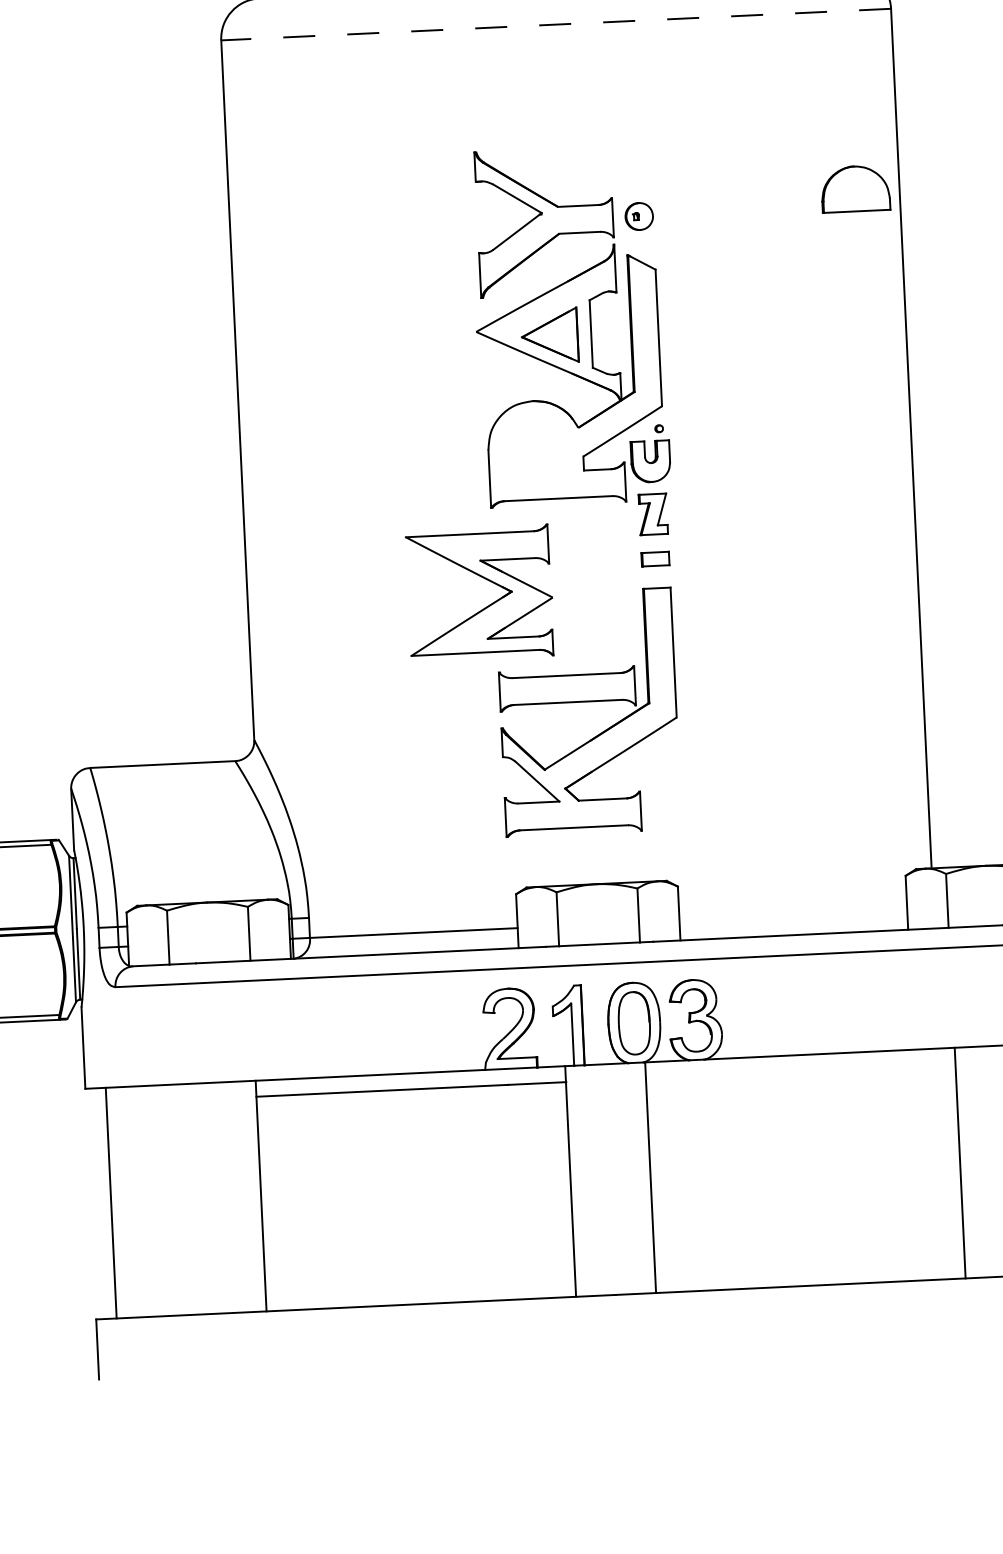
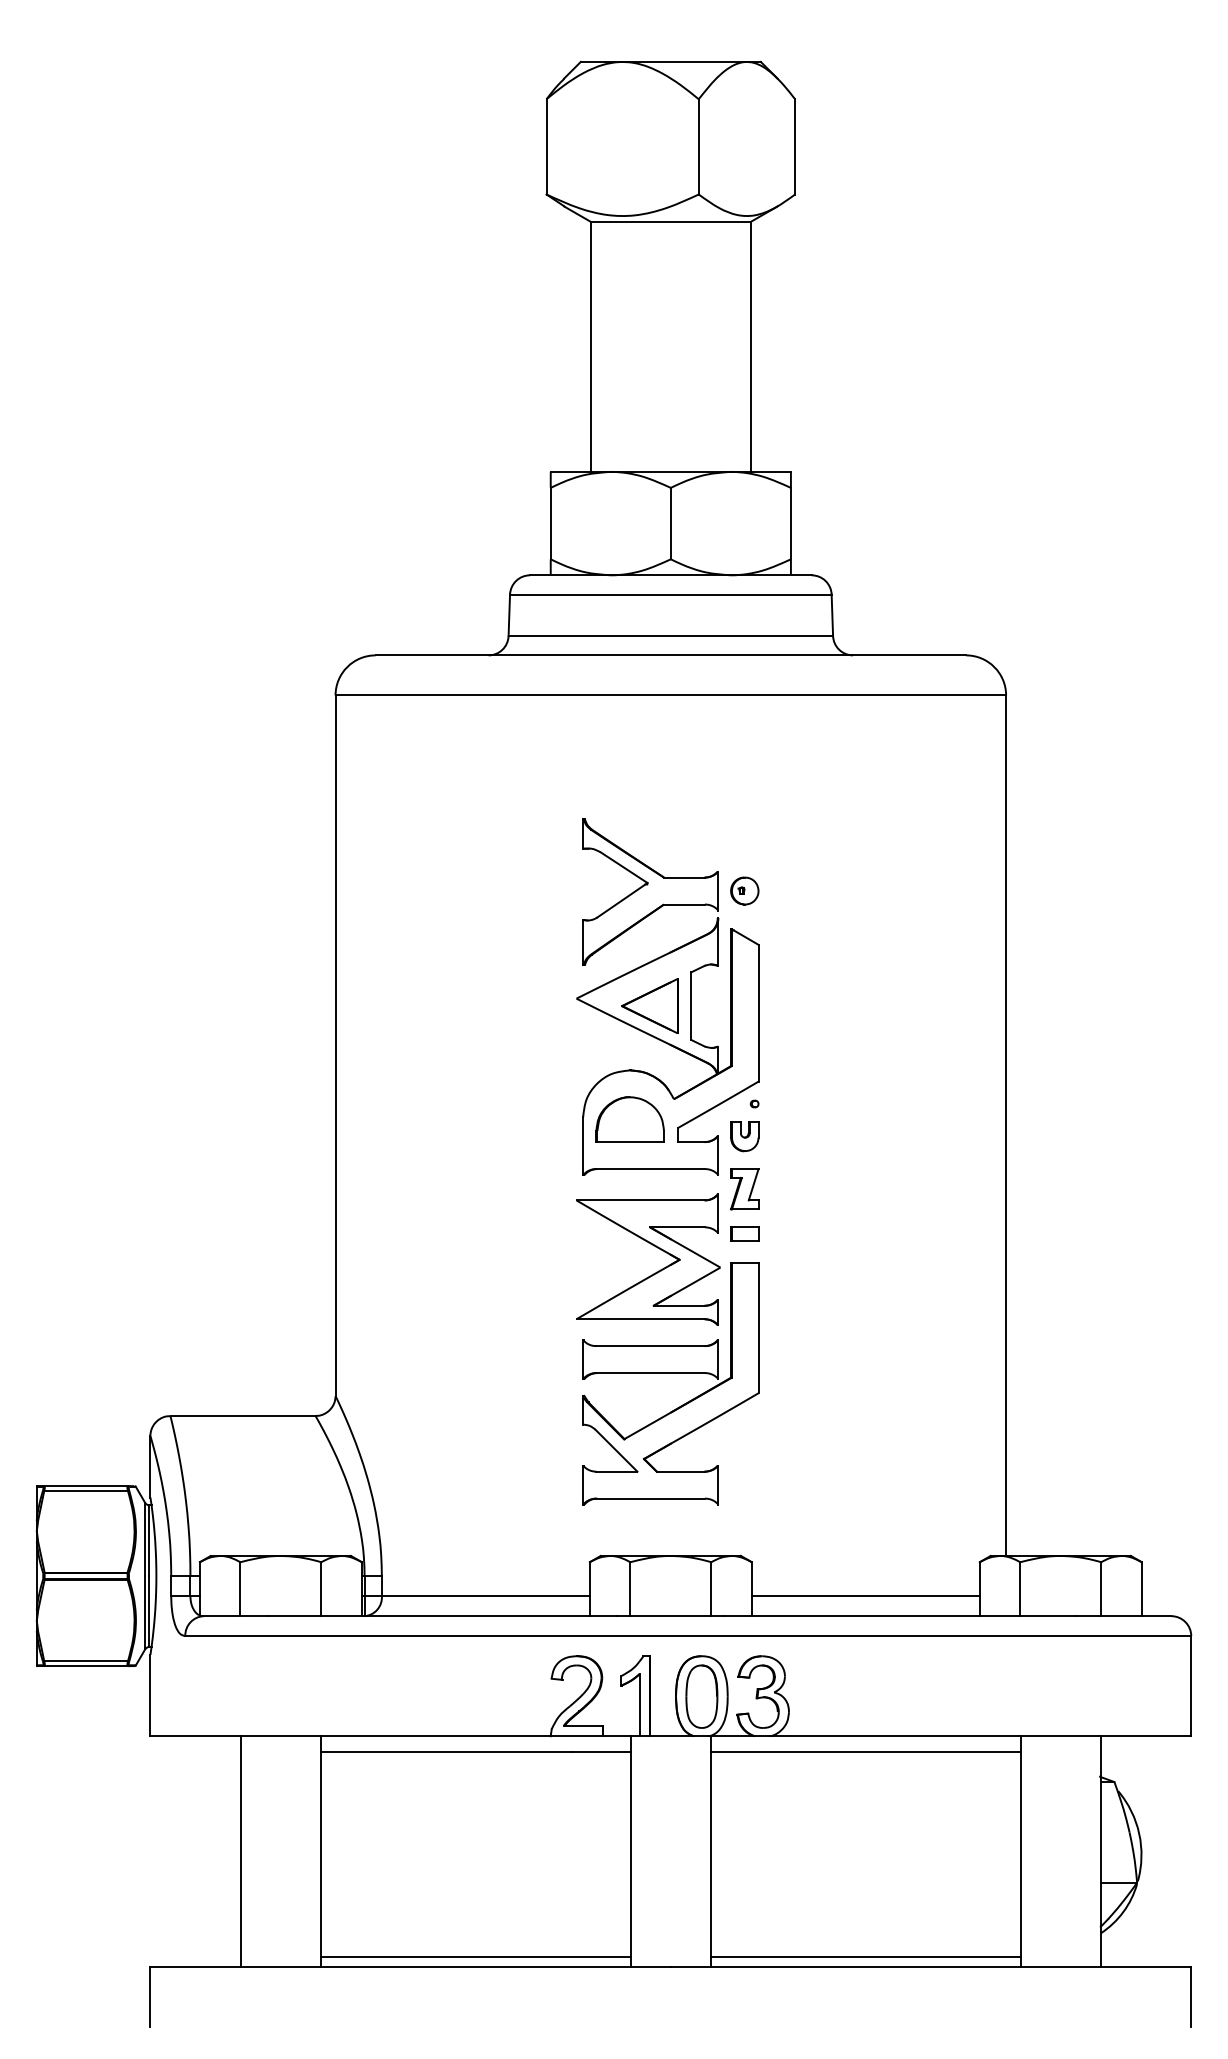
line: (555, 24) -> (670, 695), dashed -> solid
part: (854, 188) -> (629, 1119), moved
part: (650, 461) -> (744, 1136), size x0.71
part: (486, 580) -> (655, 1247), moved
line: (793, 915) -> (865, 1596), added
line: (800, 1071) -> (865, 1752), added
line: (110, 1202) -> (240, 1851), moved
line: (810, 1276) -> (865, 1957), added
line: (420, 1294) -> (475, 1957), added

